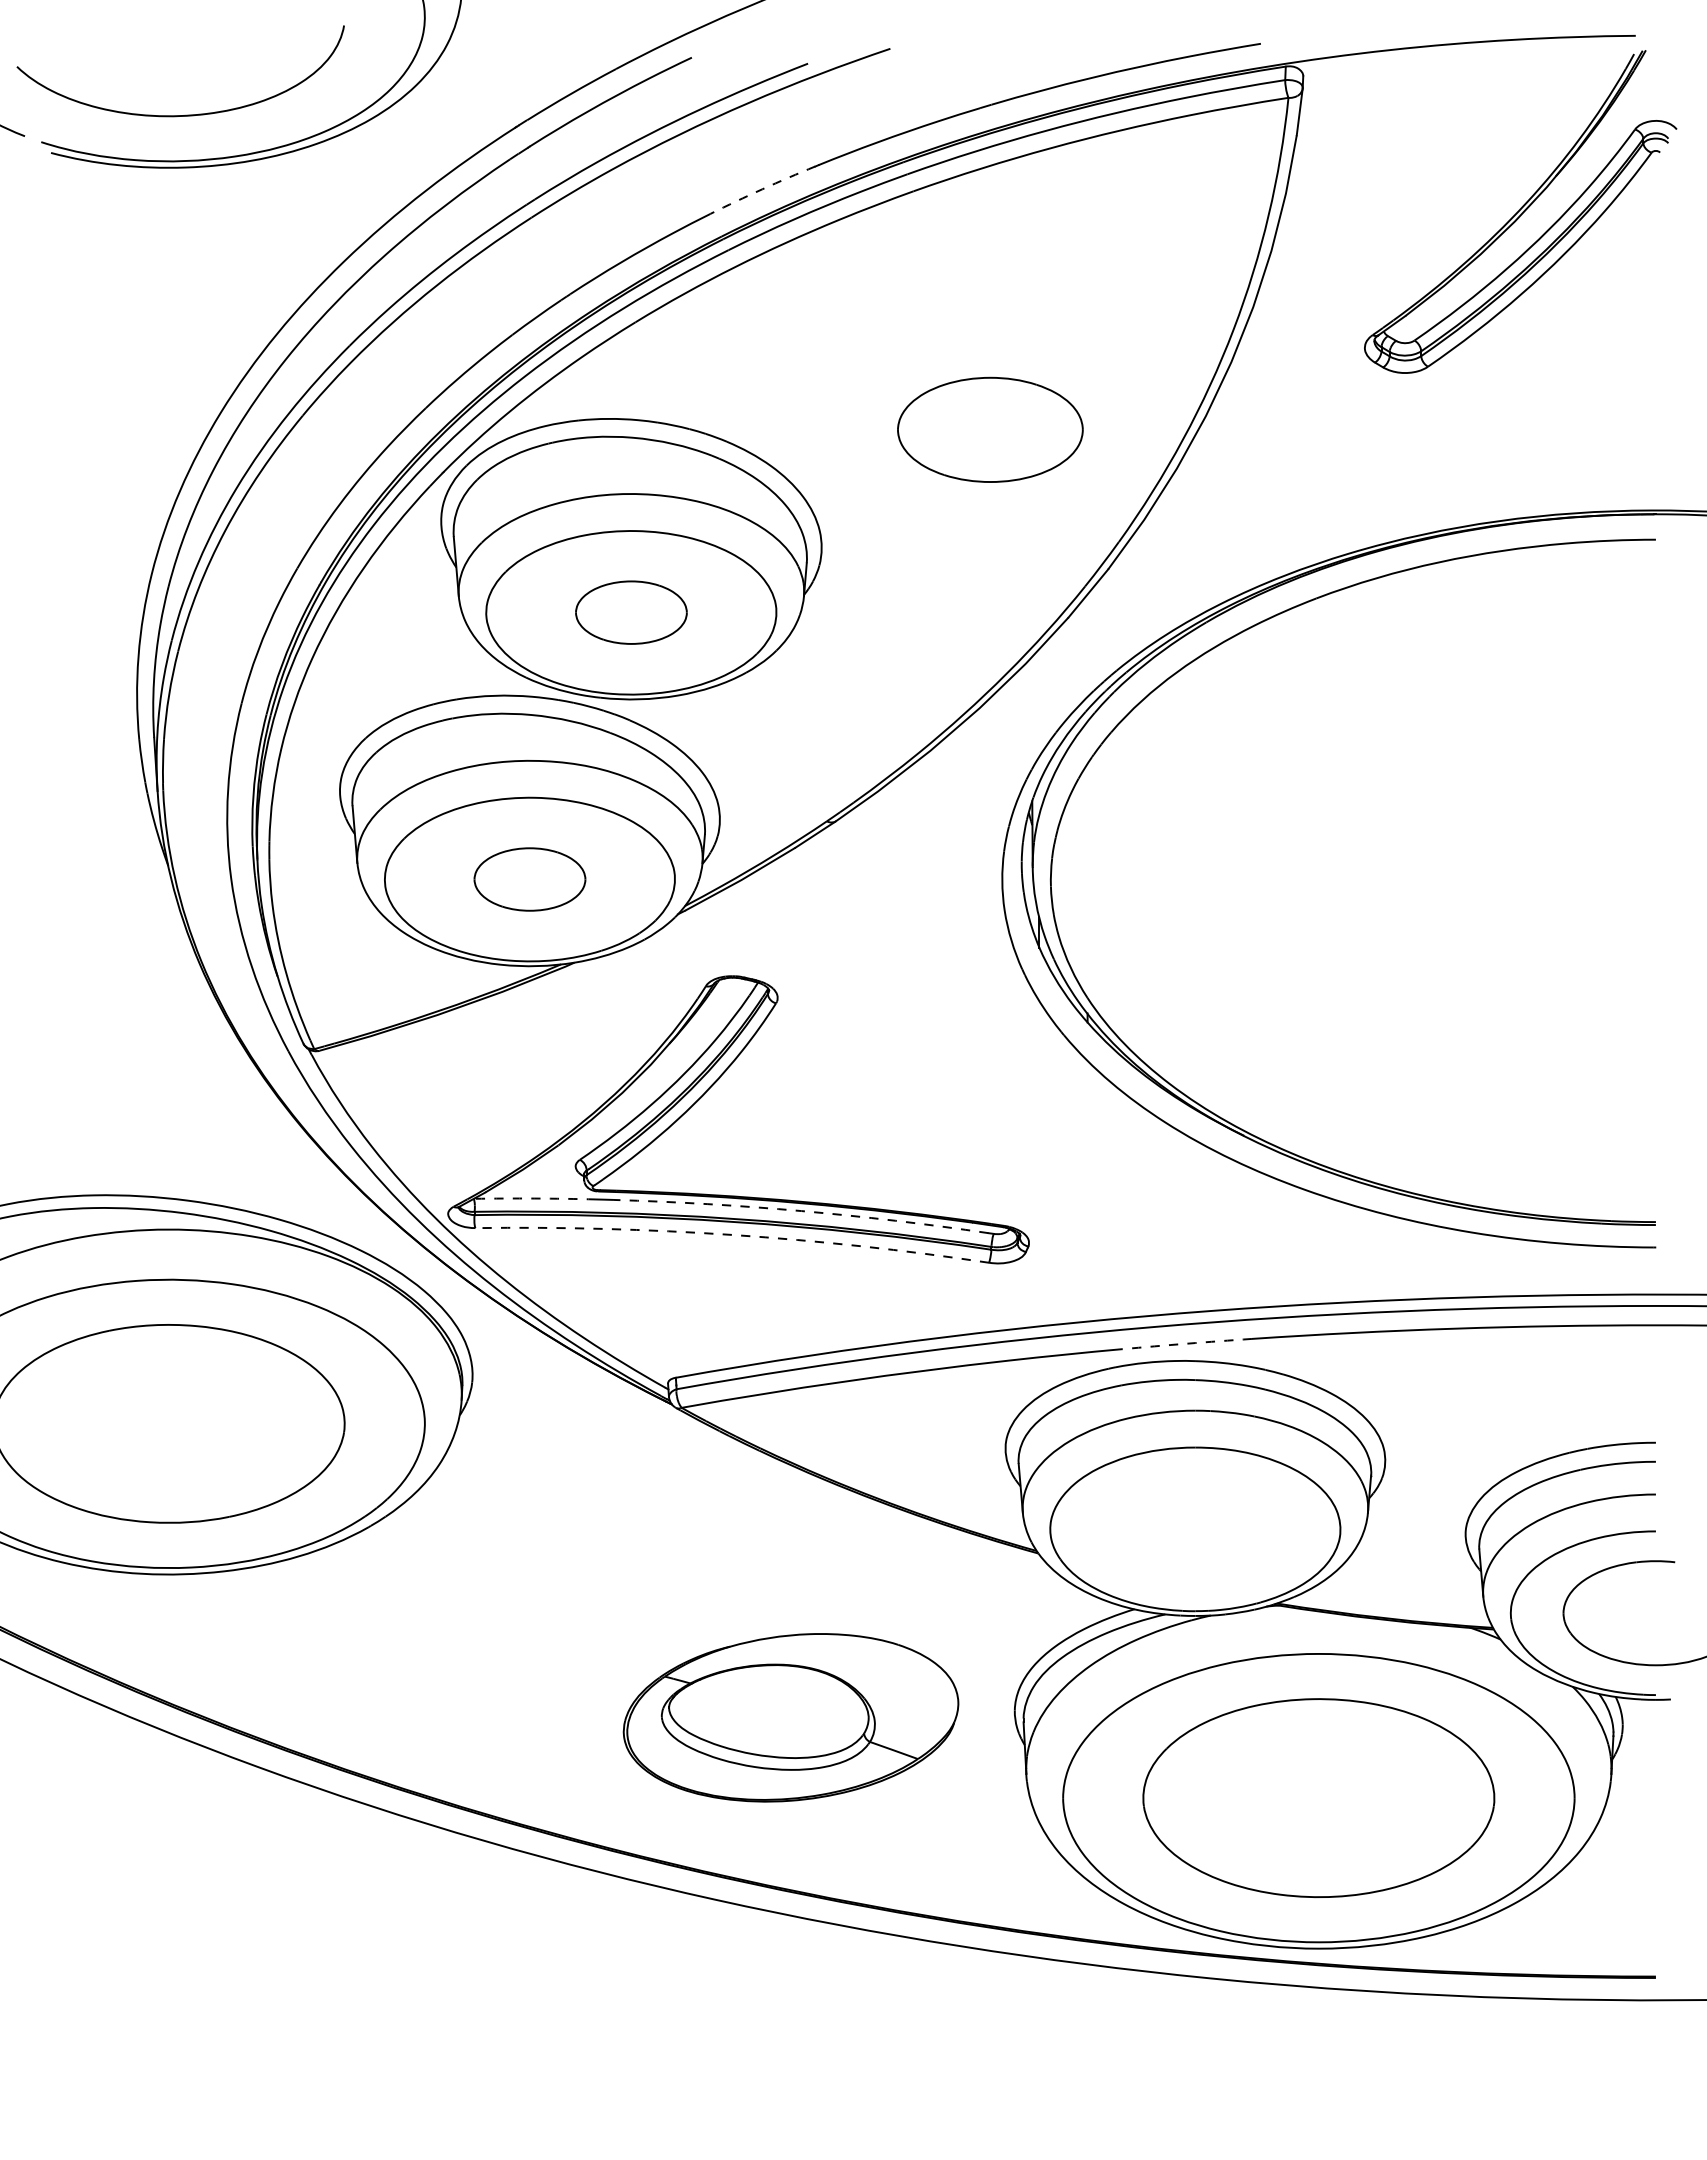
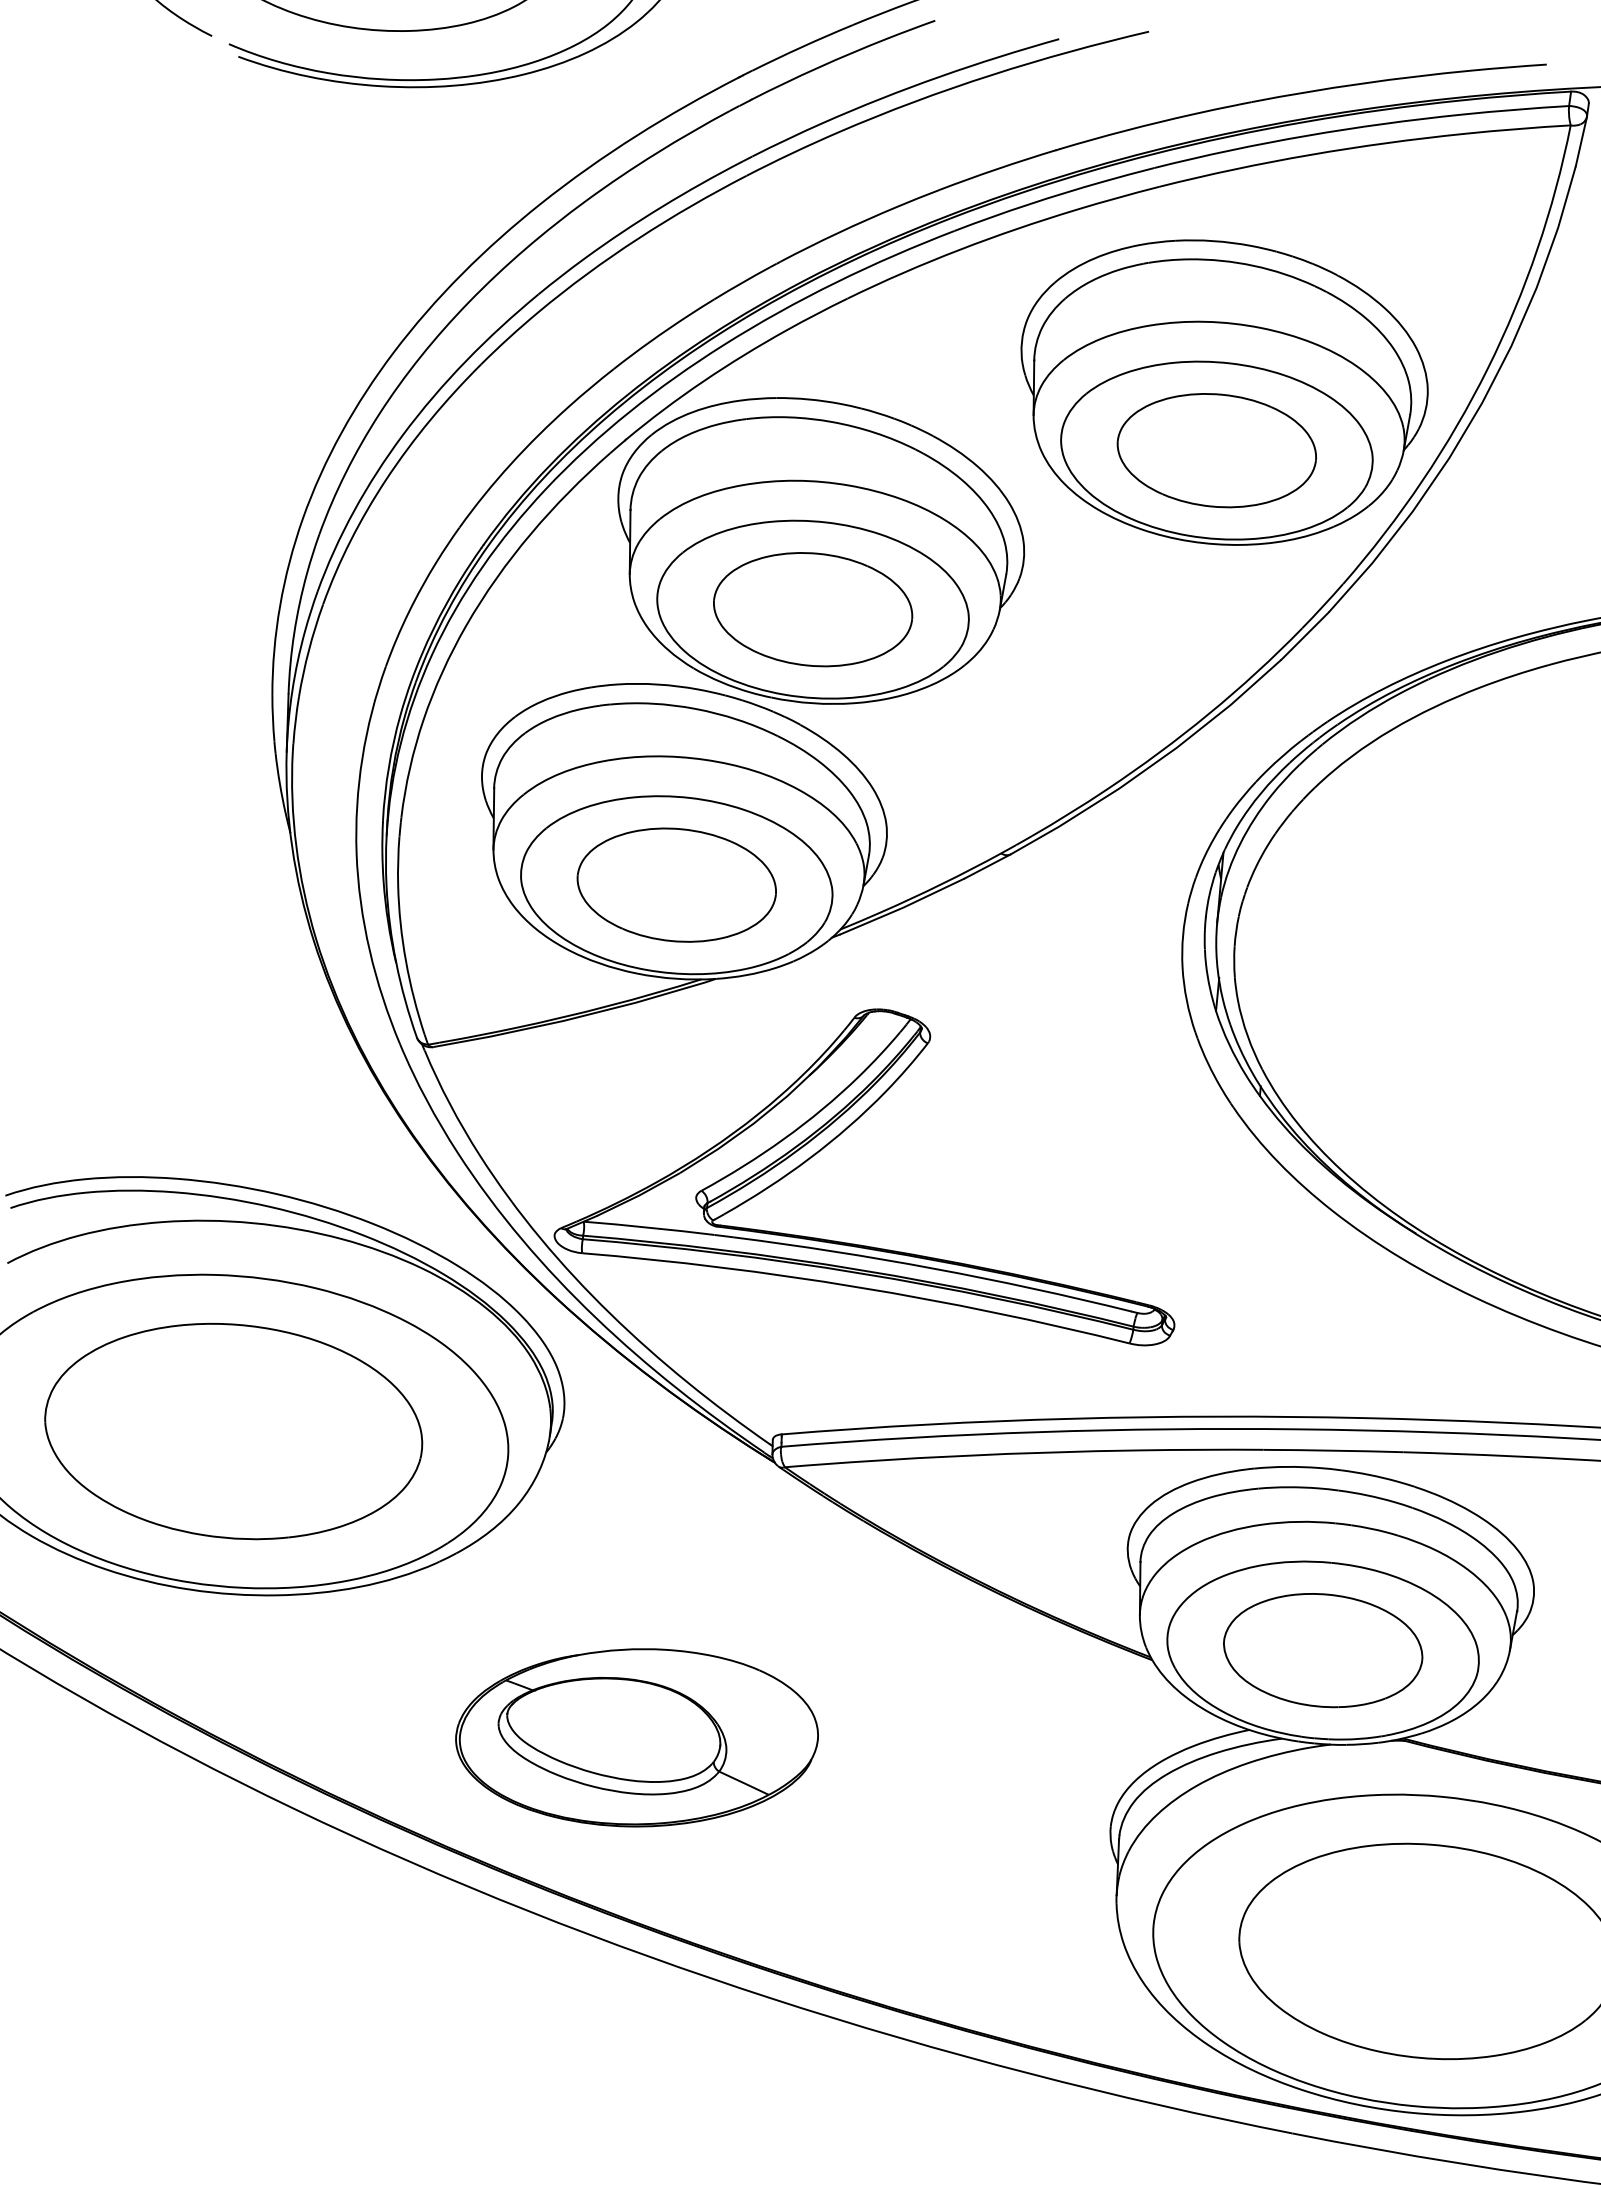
arc: (762, 189) -> (997, 169), dashed -> solid
part: (990, 376) -> (1222, 393), added
part: (631, 612) -> (813, 609), size x1.67
part: (529, 879) -> (676, 885), size x1.67
arc: (534, 1198) -> (648, 1227), dashed -> solid
arc: (801, 1211) -> (933, 1269), dashed -> solid
arc: (732, 1234) -> (857, 1286), dashed -> solid
arc: (1187, 1343) -> (1333, 1450), dashed -> solid
part: (1195, 1529) -> (1323, 1650), added
part: (790, 1717) -> (636, 1737), moved

